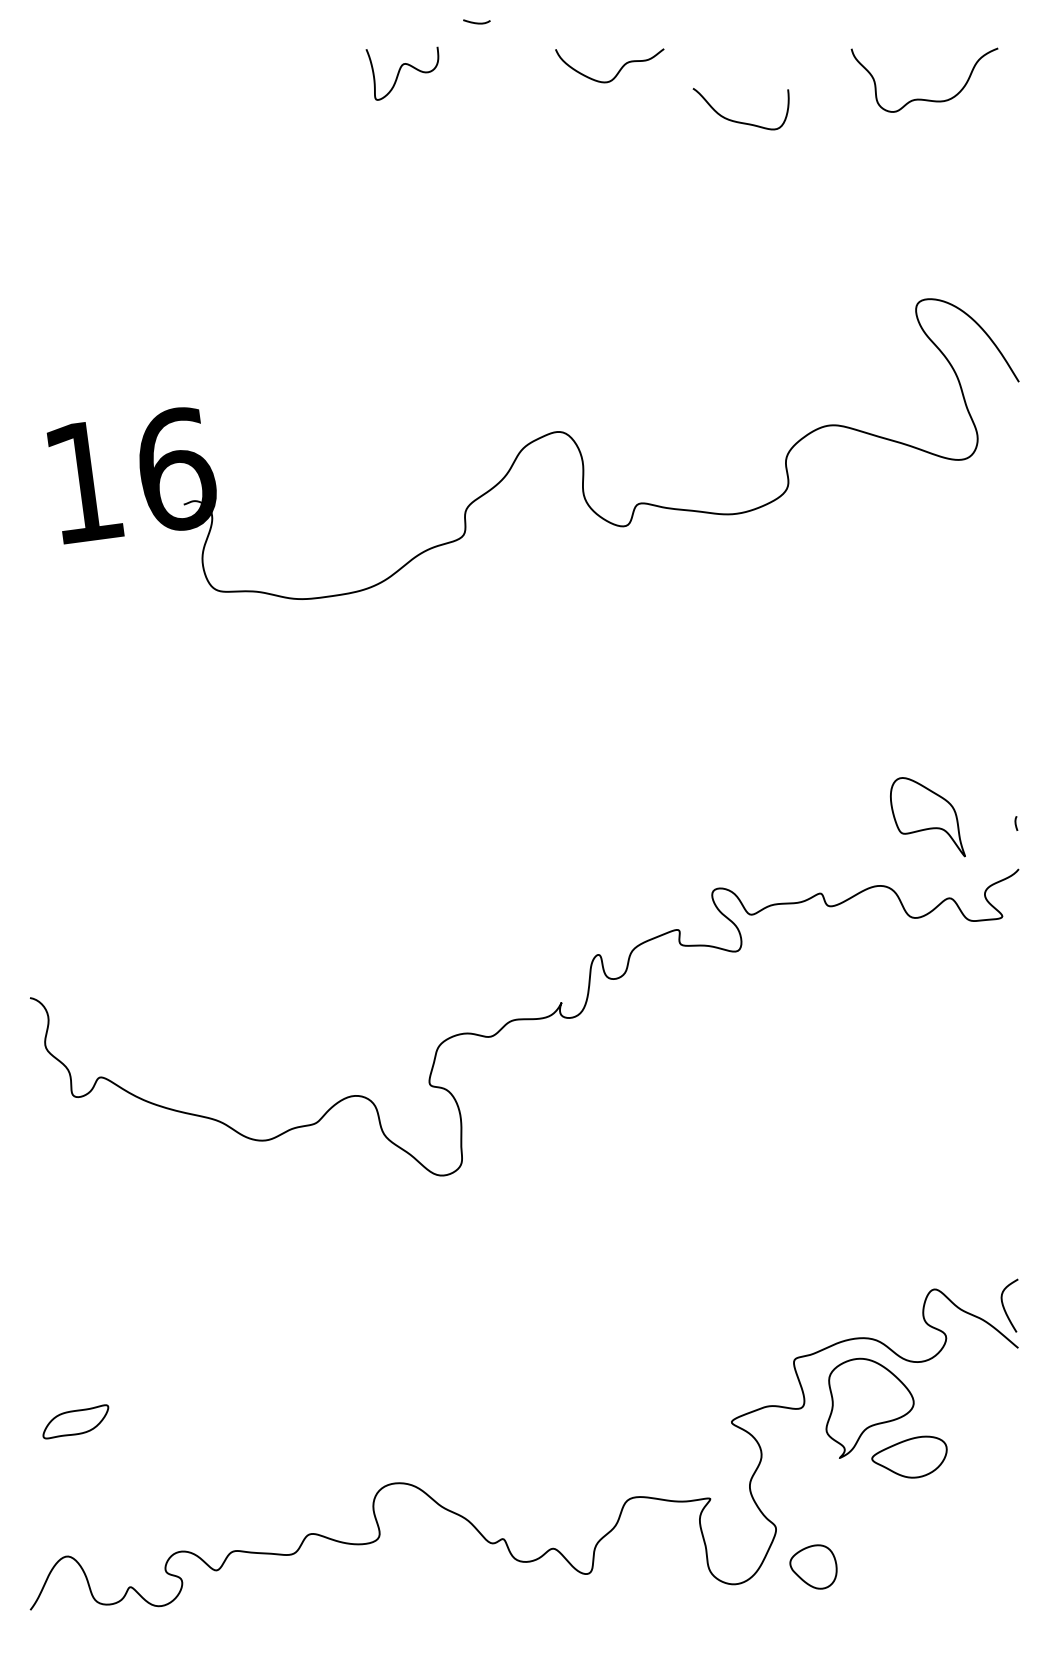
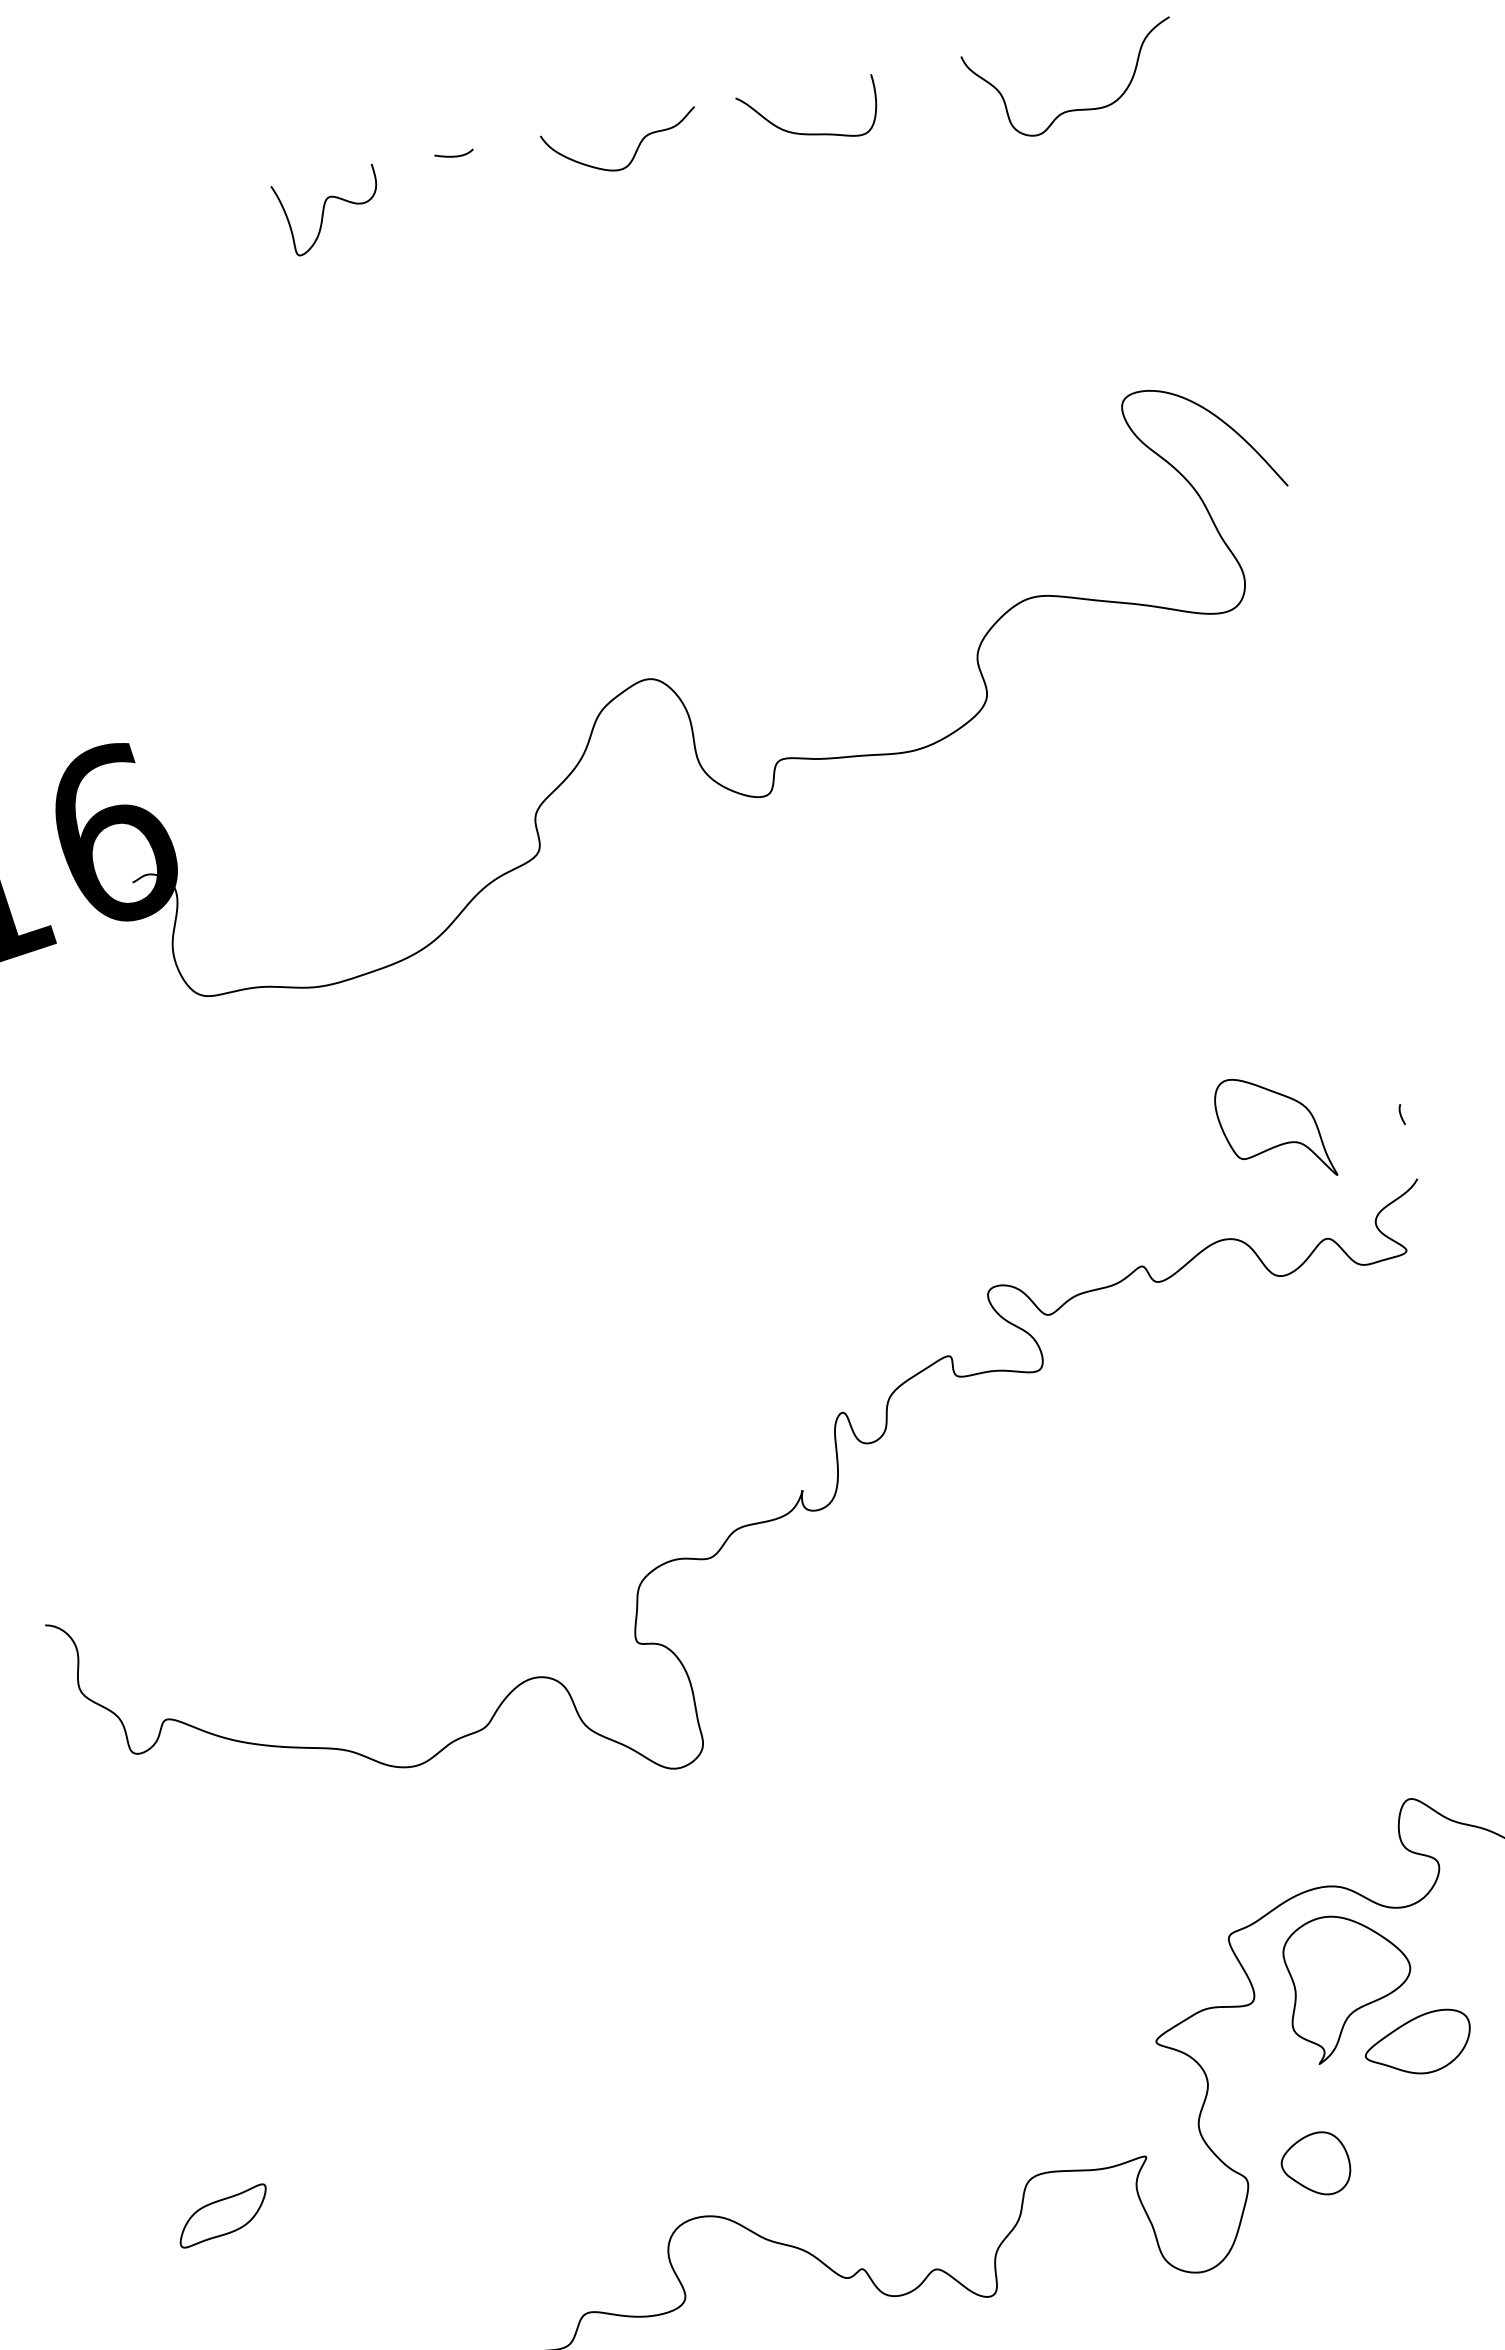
curve: (476, 22) -> (453, 155), moved
curve: (740, 121) -> (811, 132), moved
part: (813, 1566) -> (1315, 2164), moved

